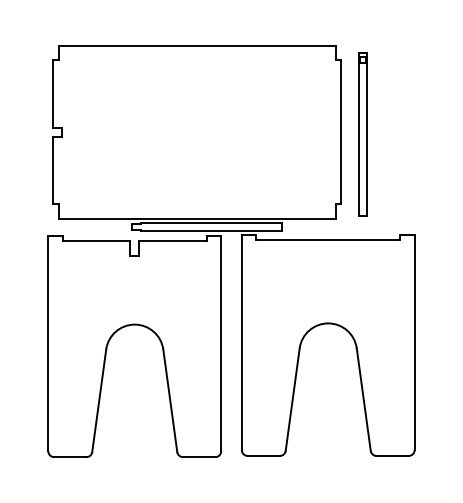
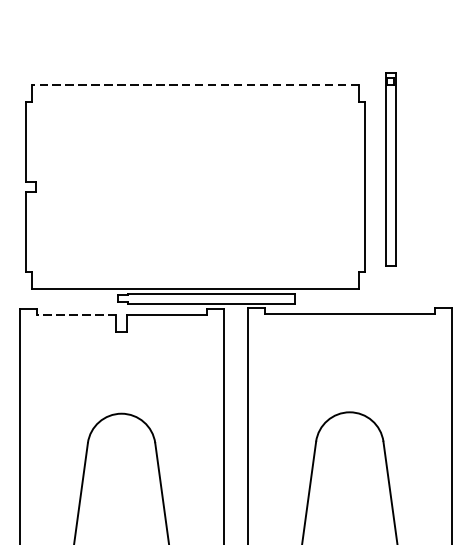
line: (197, 45) -> (195, 84), solid -> dashed
part: (362, 134) -> (390, 169), moved
line: (96, 241) -> (76, 315), solid -> dashed

